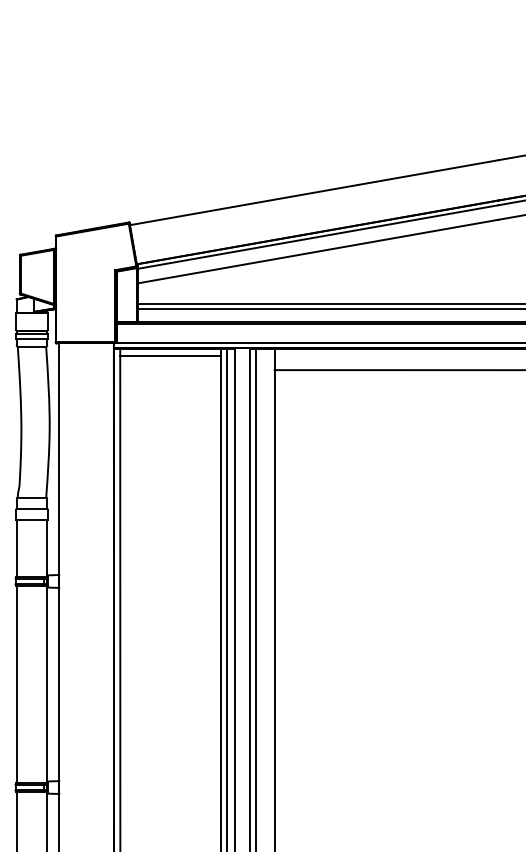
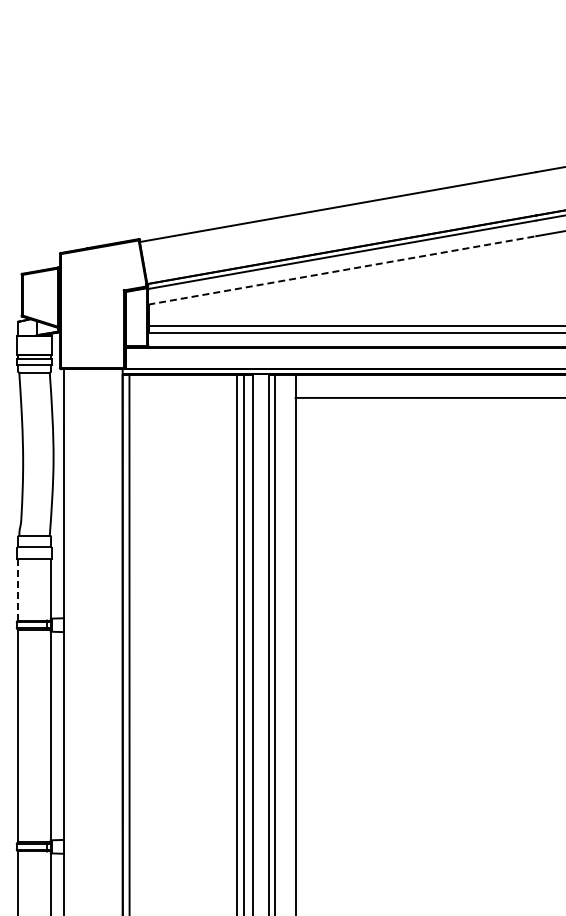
line: (318, 251) -> (342, 270), solid -> dashed
line: (170, 355) -> (183, 382), removed
line: (17, 548) -> (18, 589), solid -> dashed

